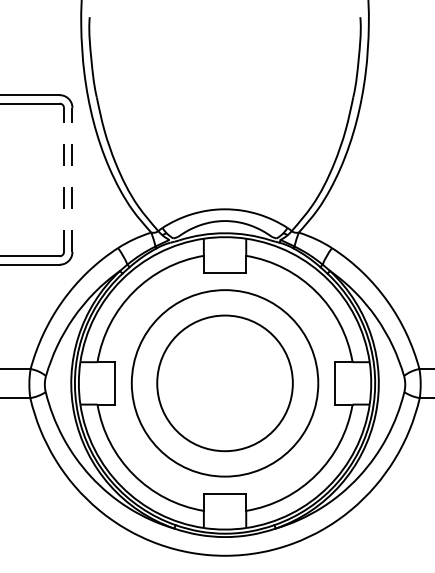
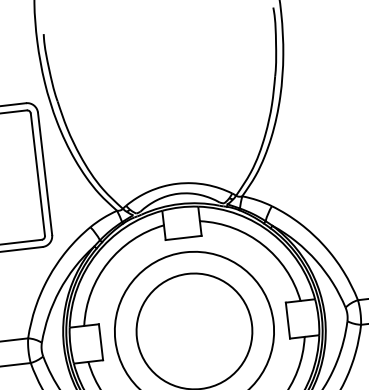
line: (64, 179) -> (38, 174), dashed -> solid
line: (72, 179) -> (45, 173), dashed -> solid

